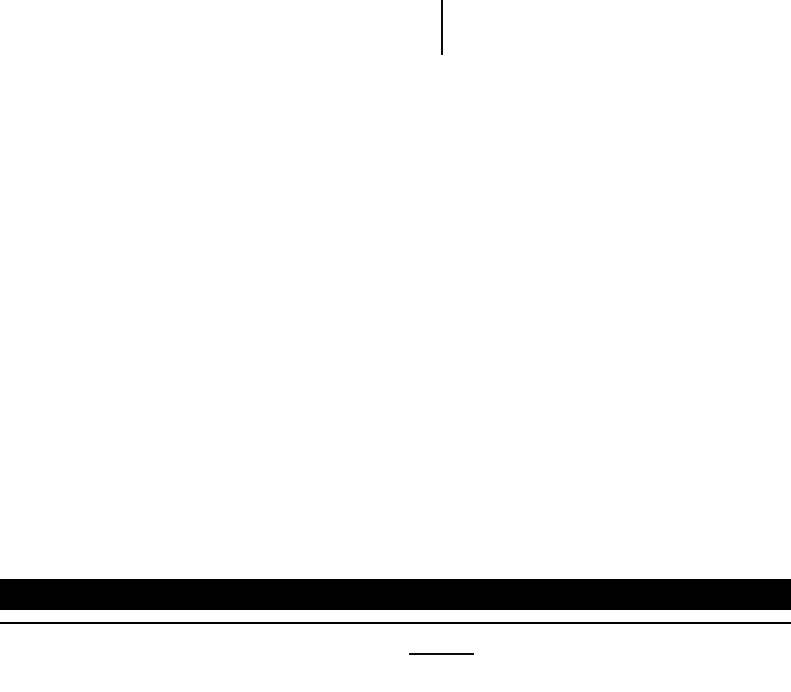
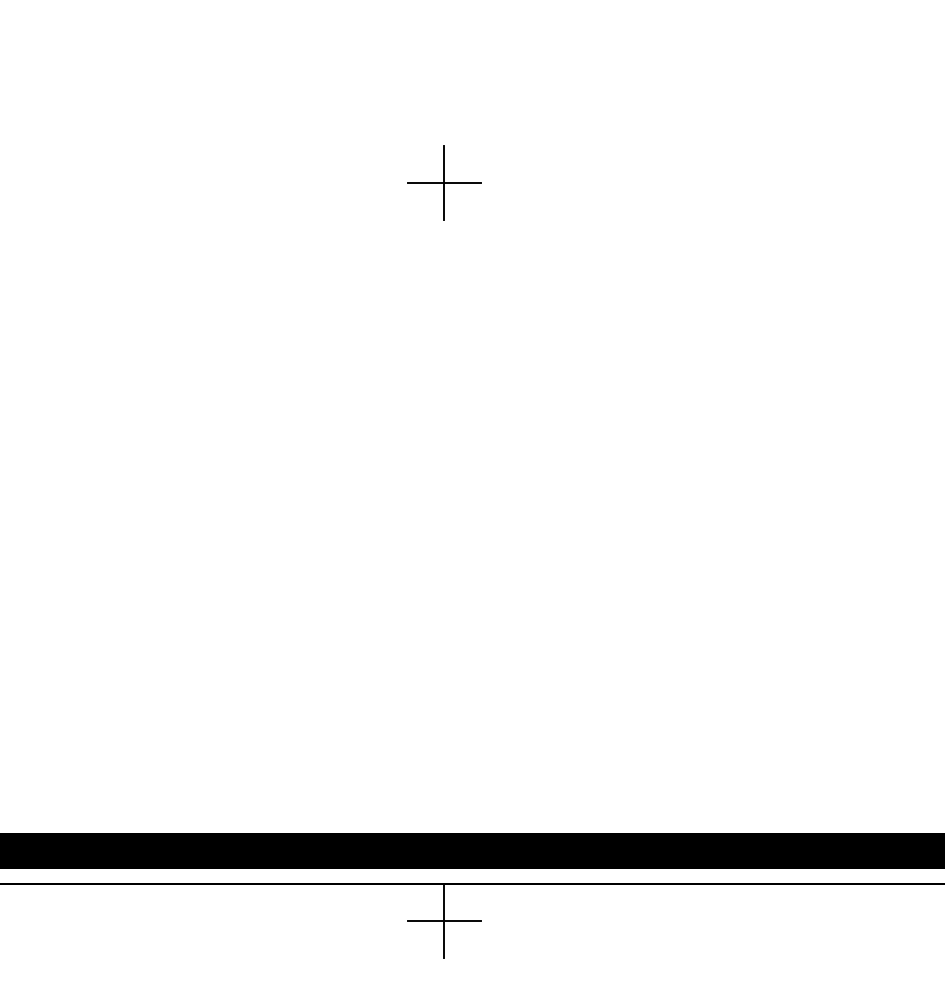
line: (441, 22) -> (444, 183), added
line: (441, 653) -> (444, 920), added

